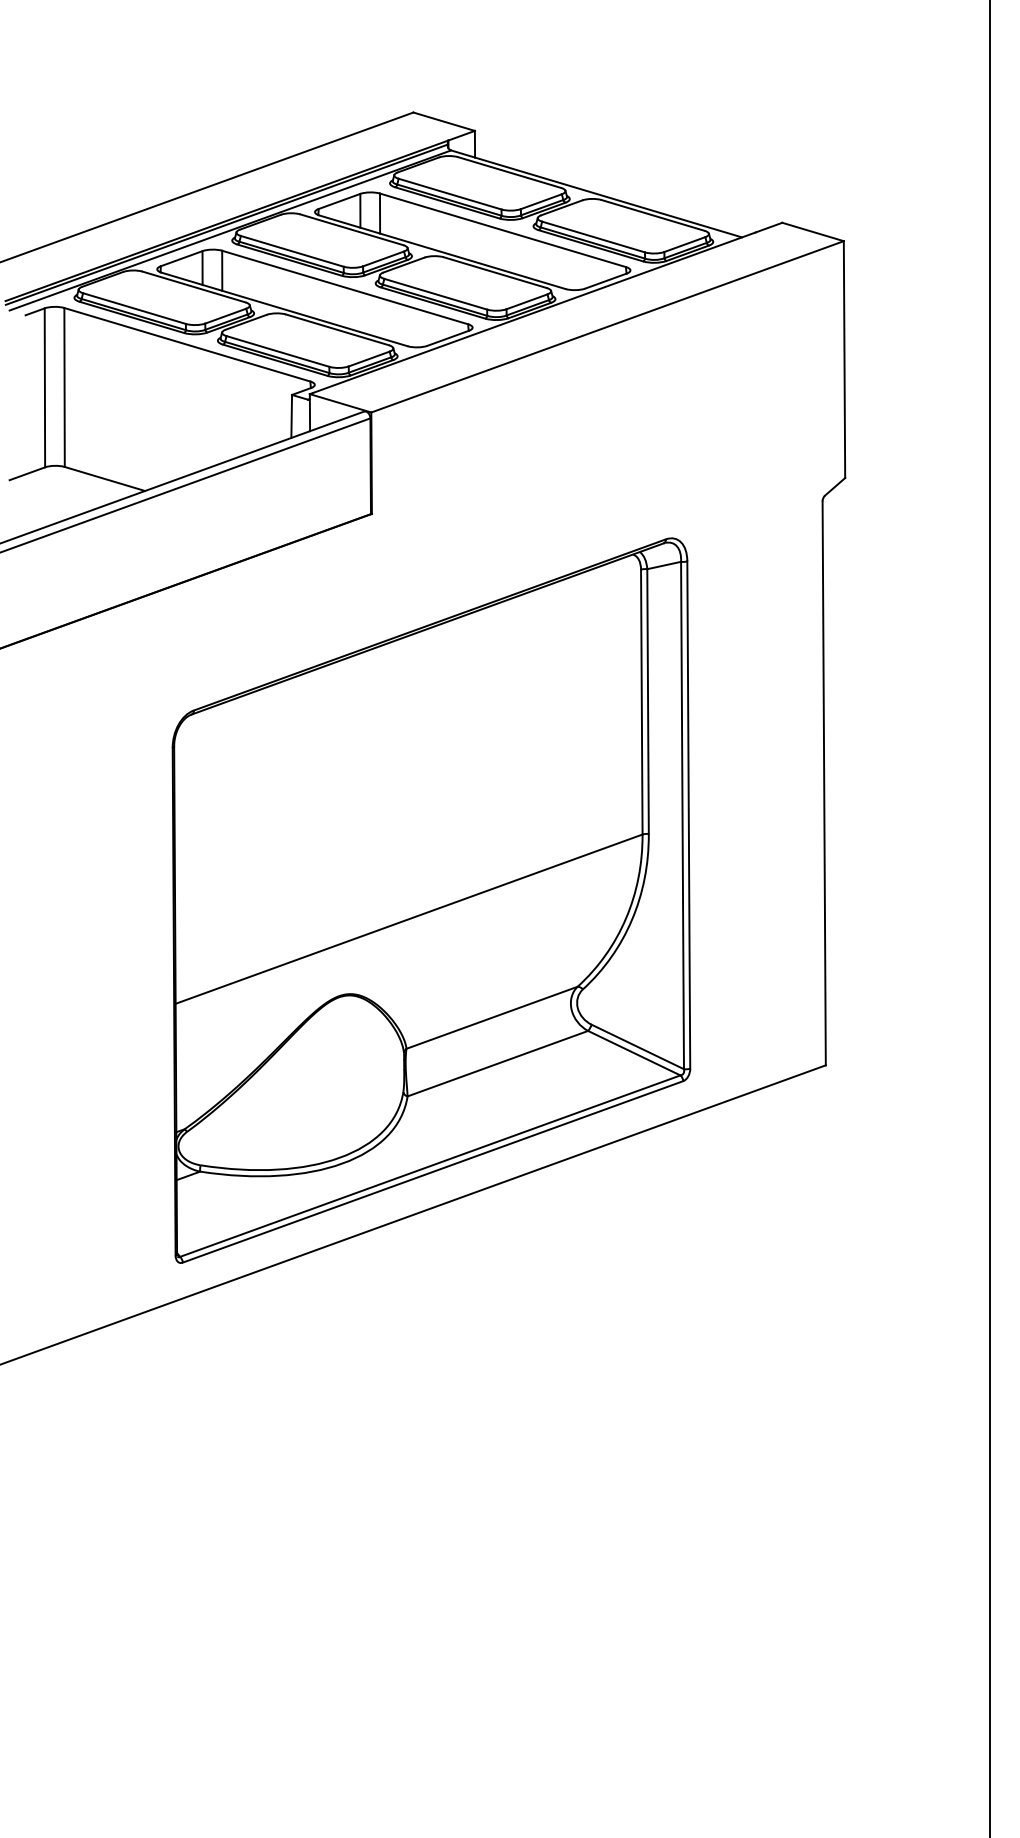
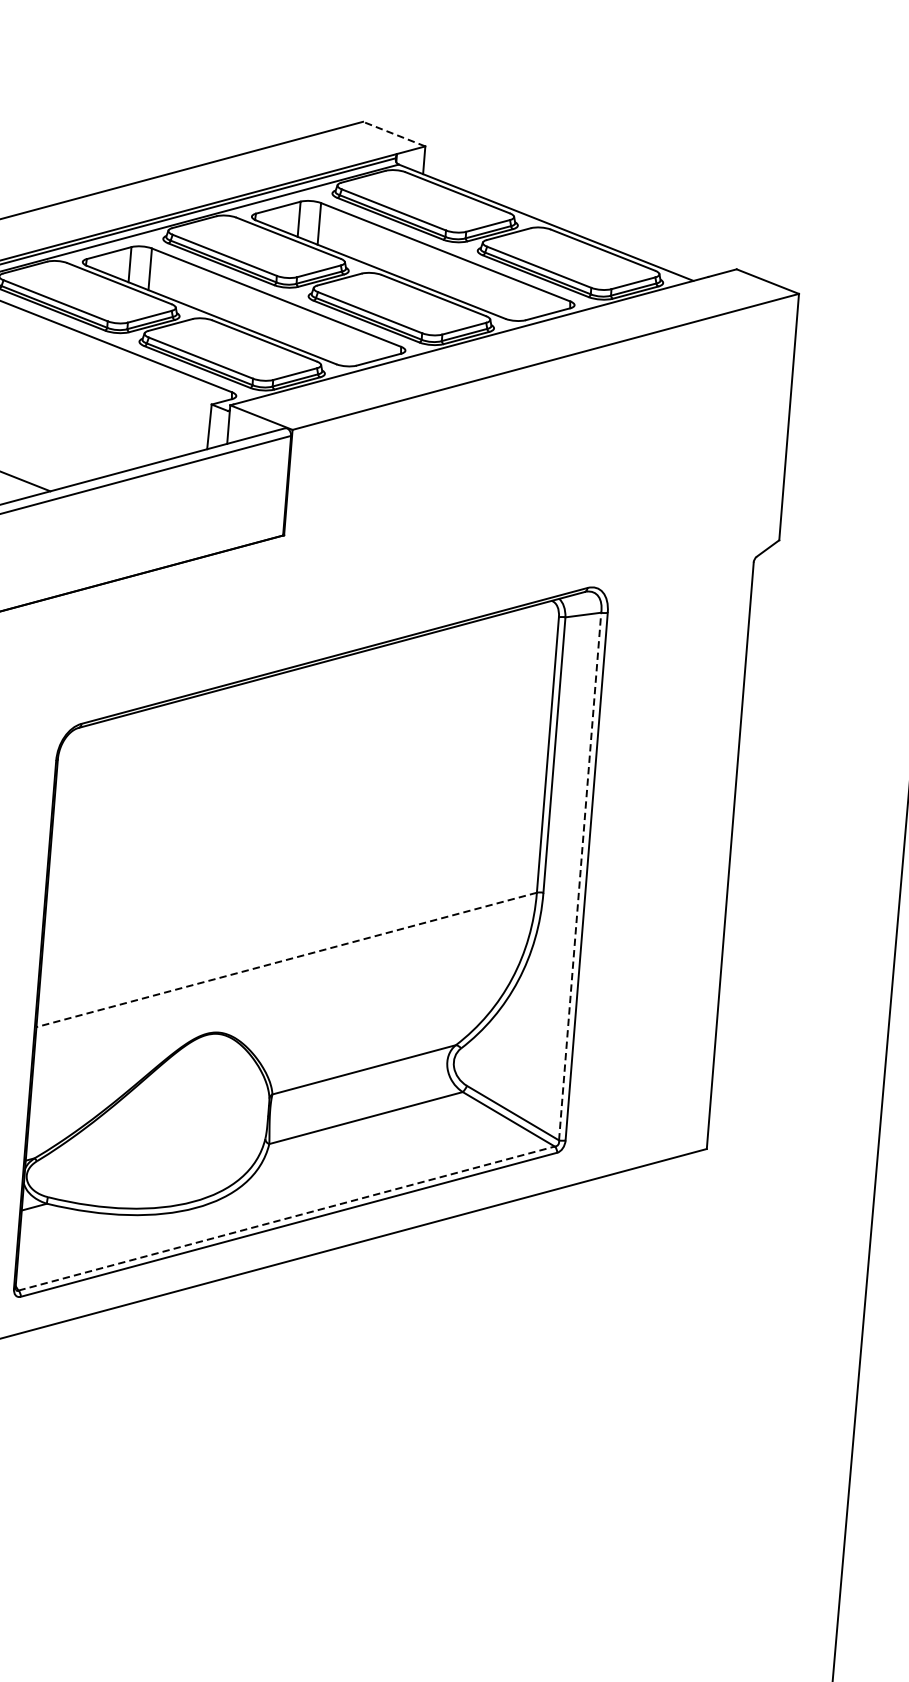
line: (443, 121) -> (393, 133), solid -> dashed
line: (682, 815) -> (580, 876), solid -> dashed
line: (408, 919) -> (286, 960), solid -> dashed
line: (430, 1166) -> (286, 1218), solid -> dashed

